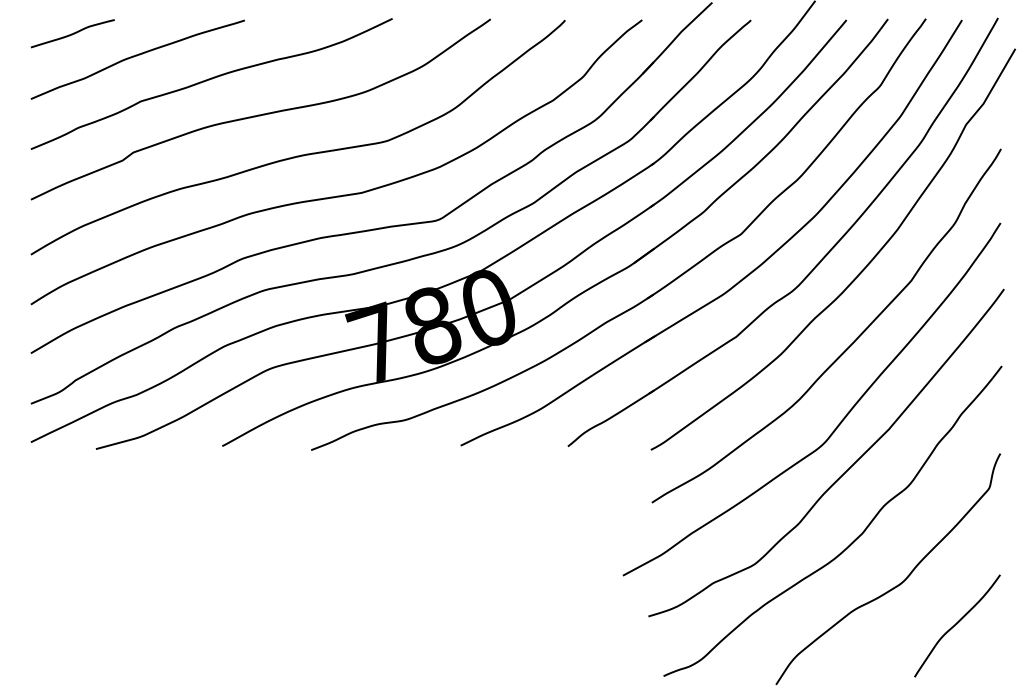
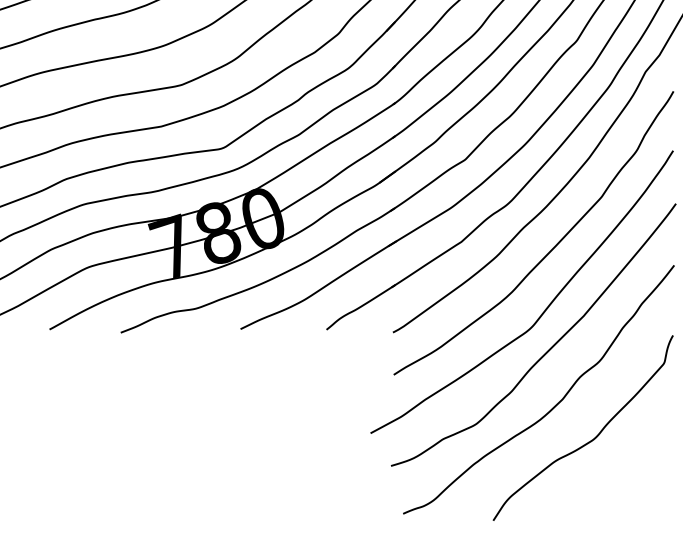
curve: (957, 624) -> (638, 472), removed

